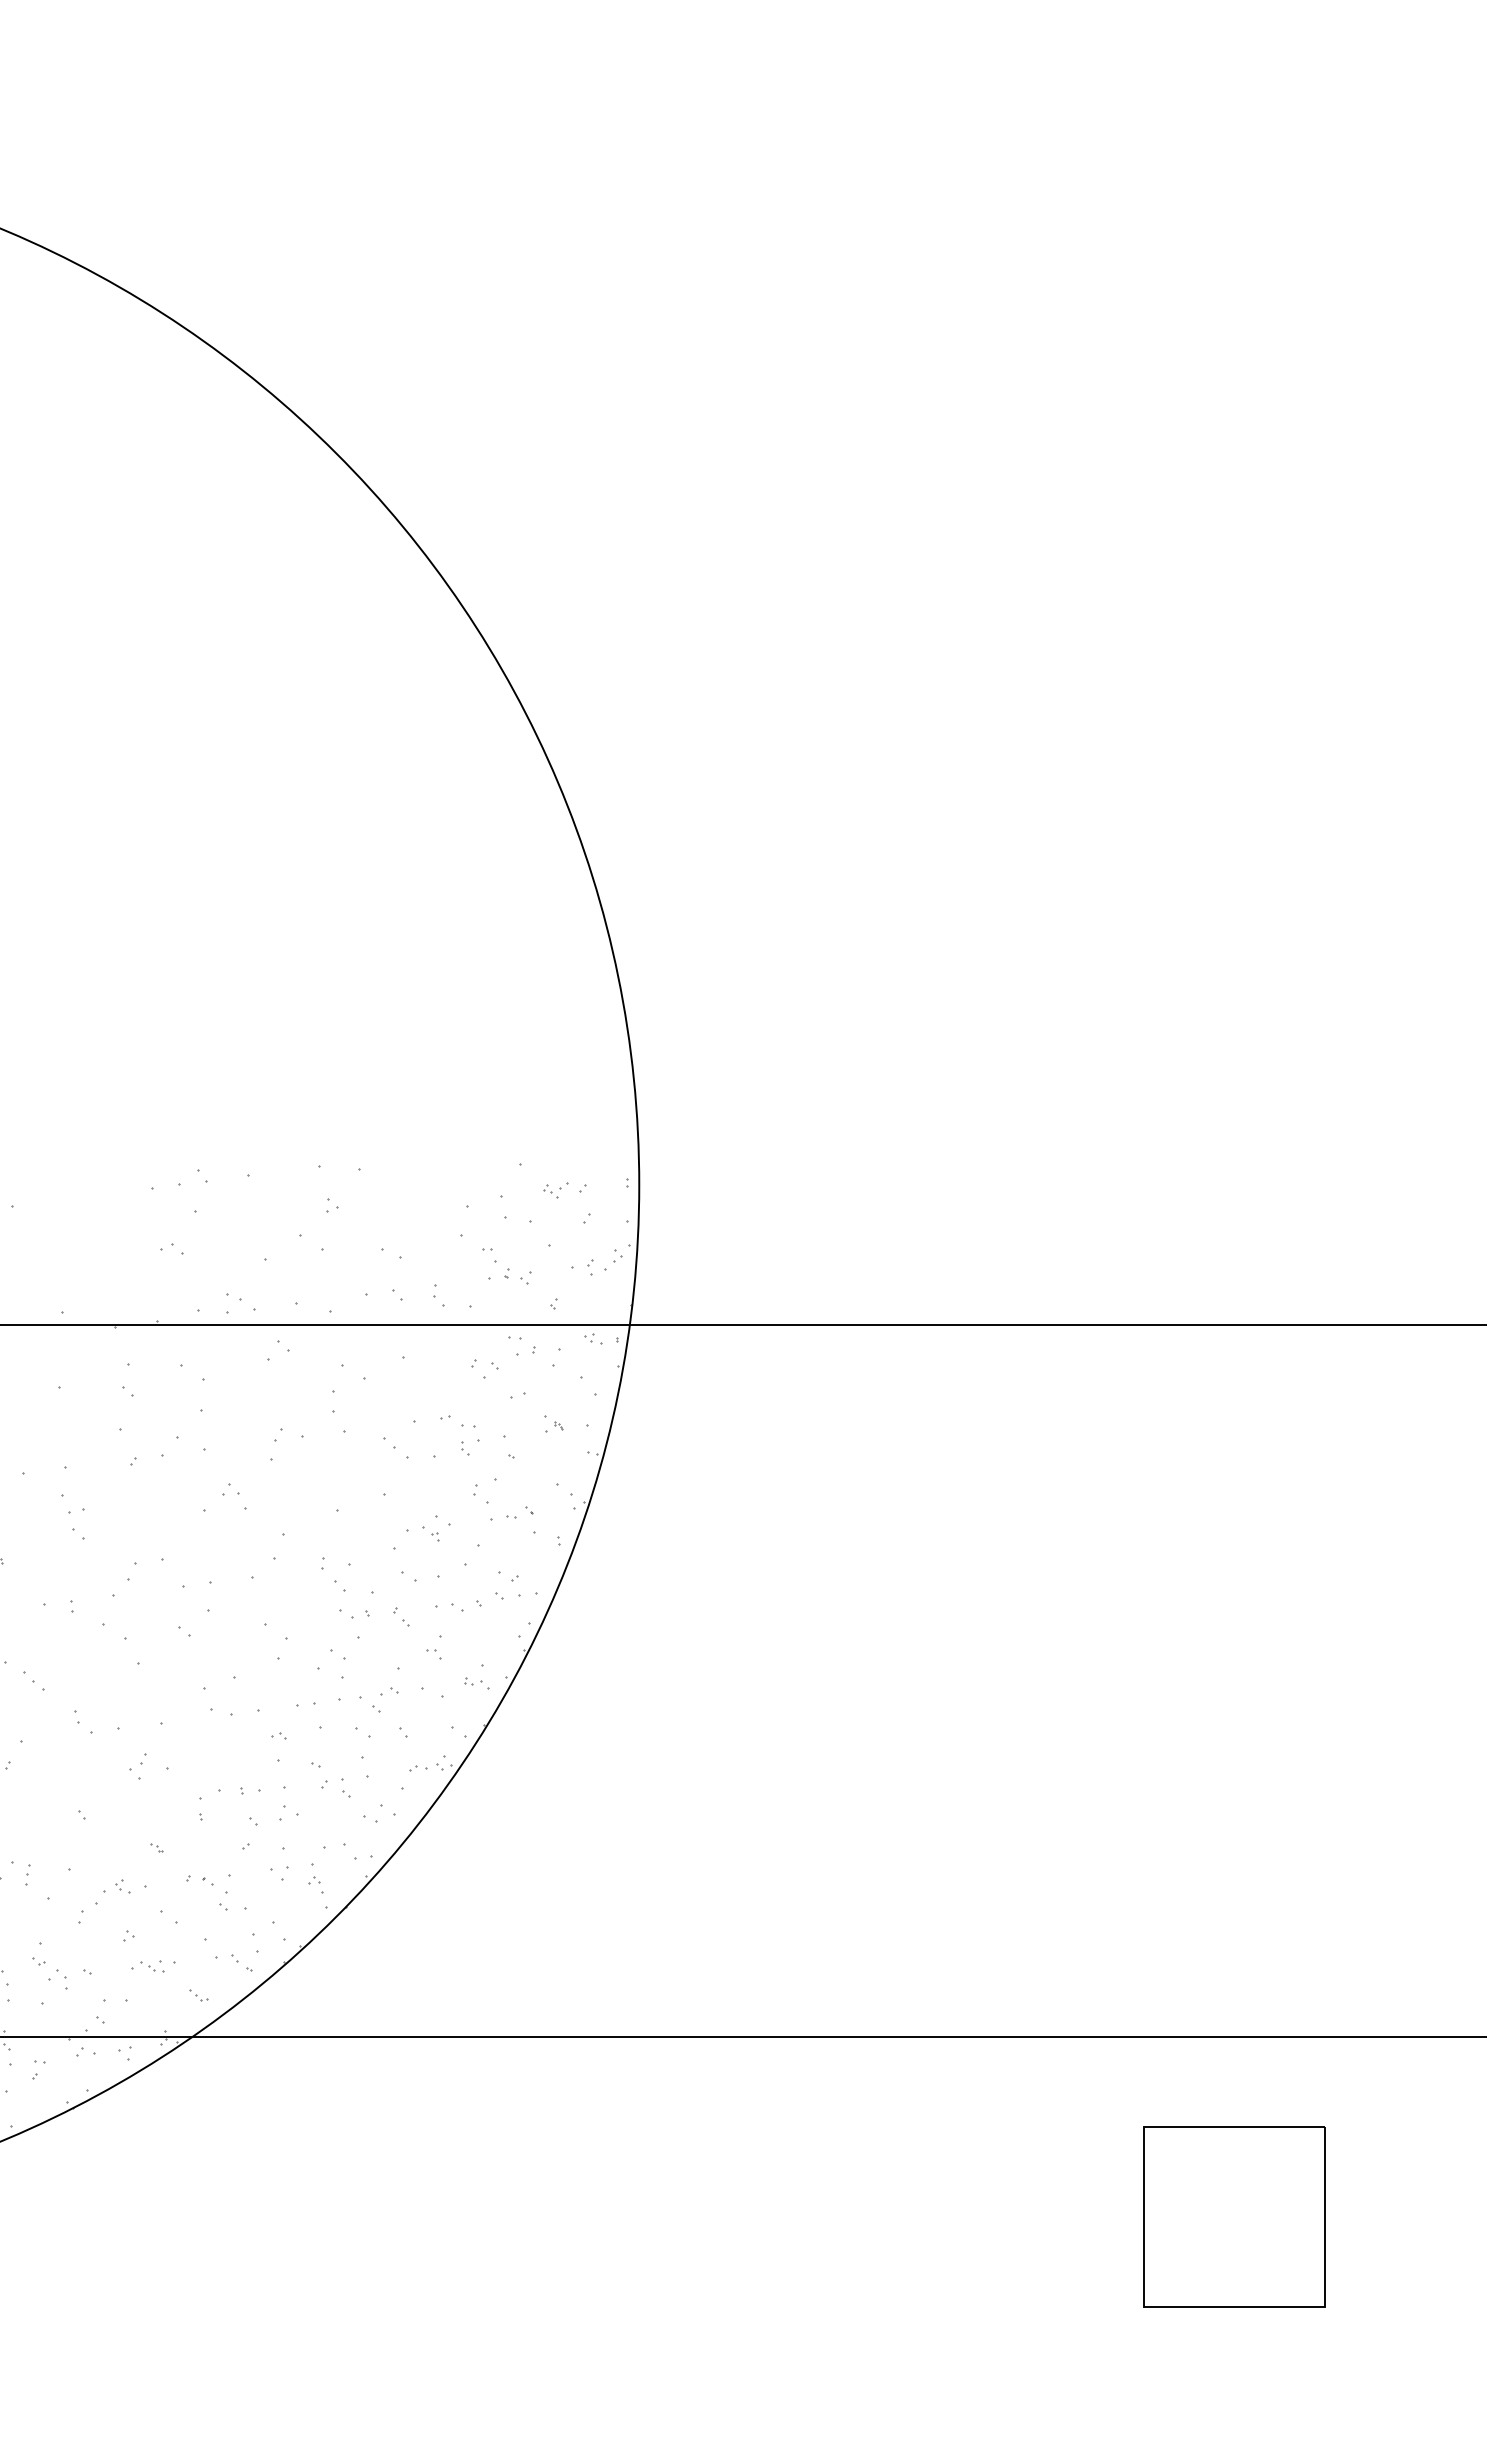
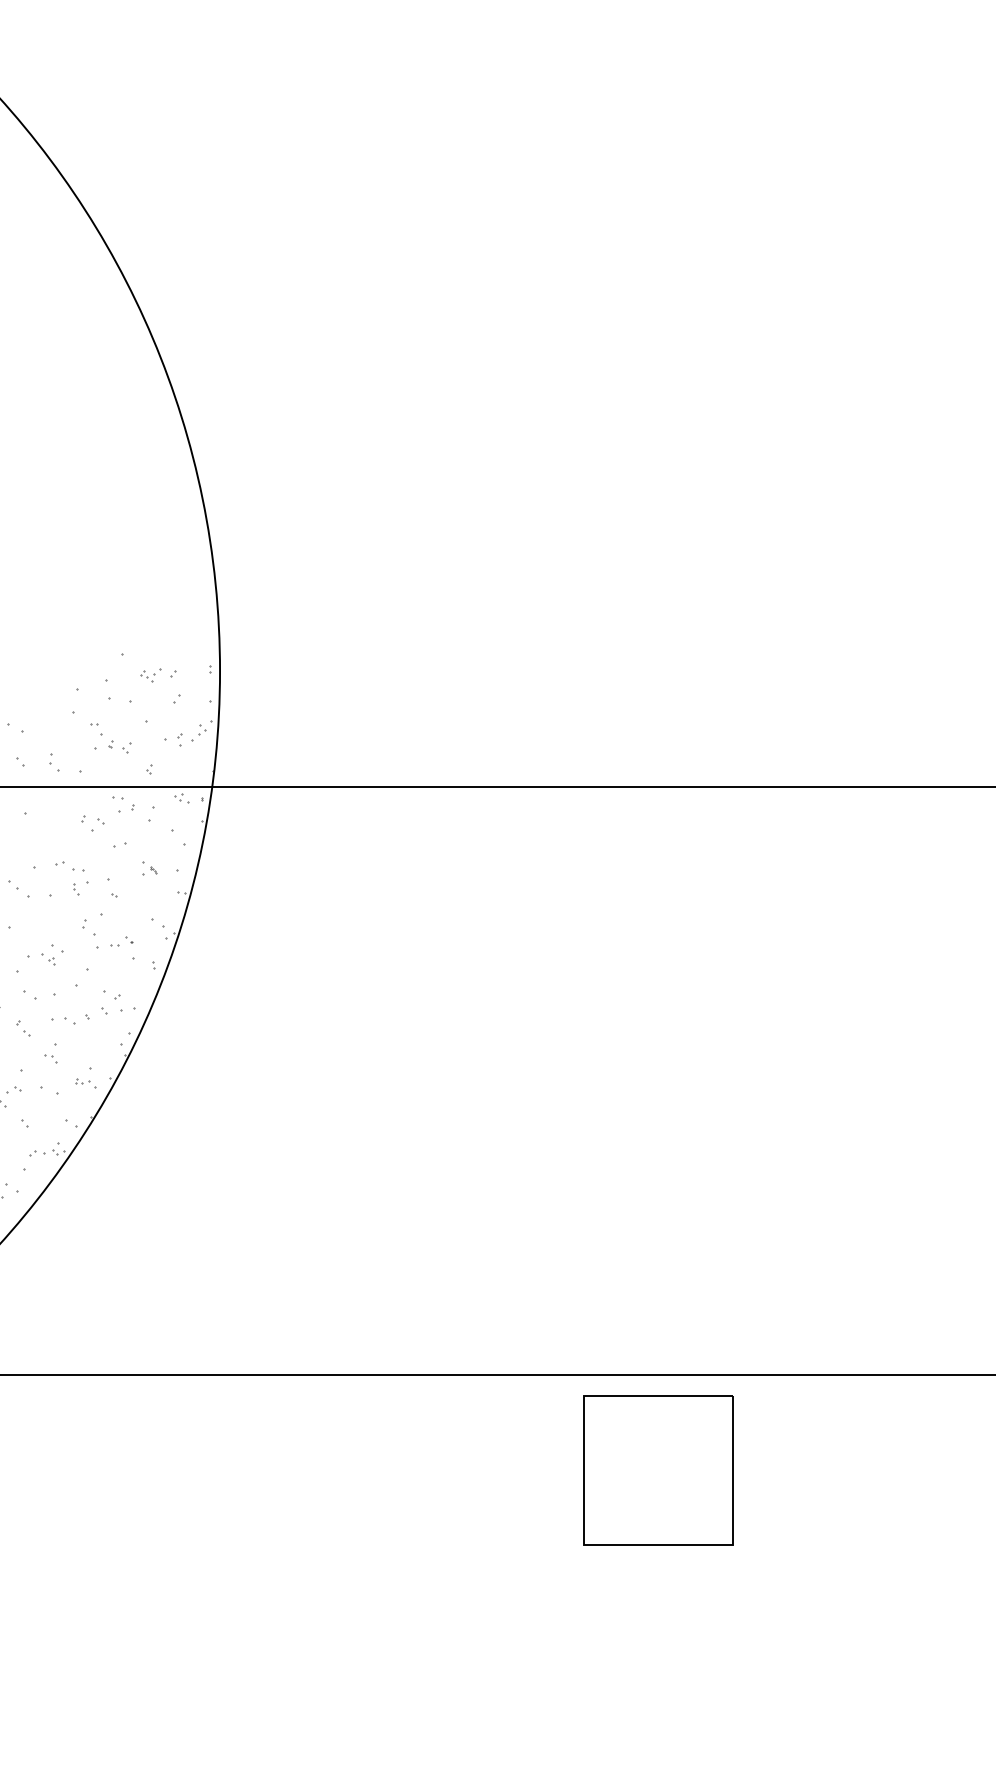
part: (1234, 2216) -> (658, 1470), moved

